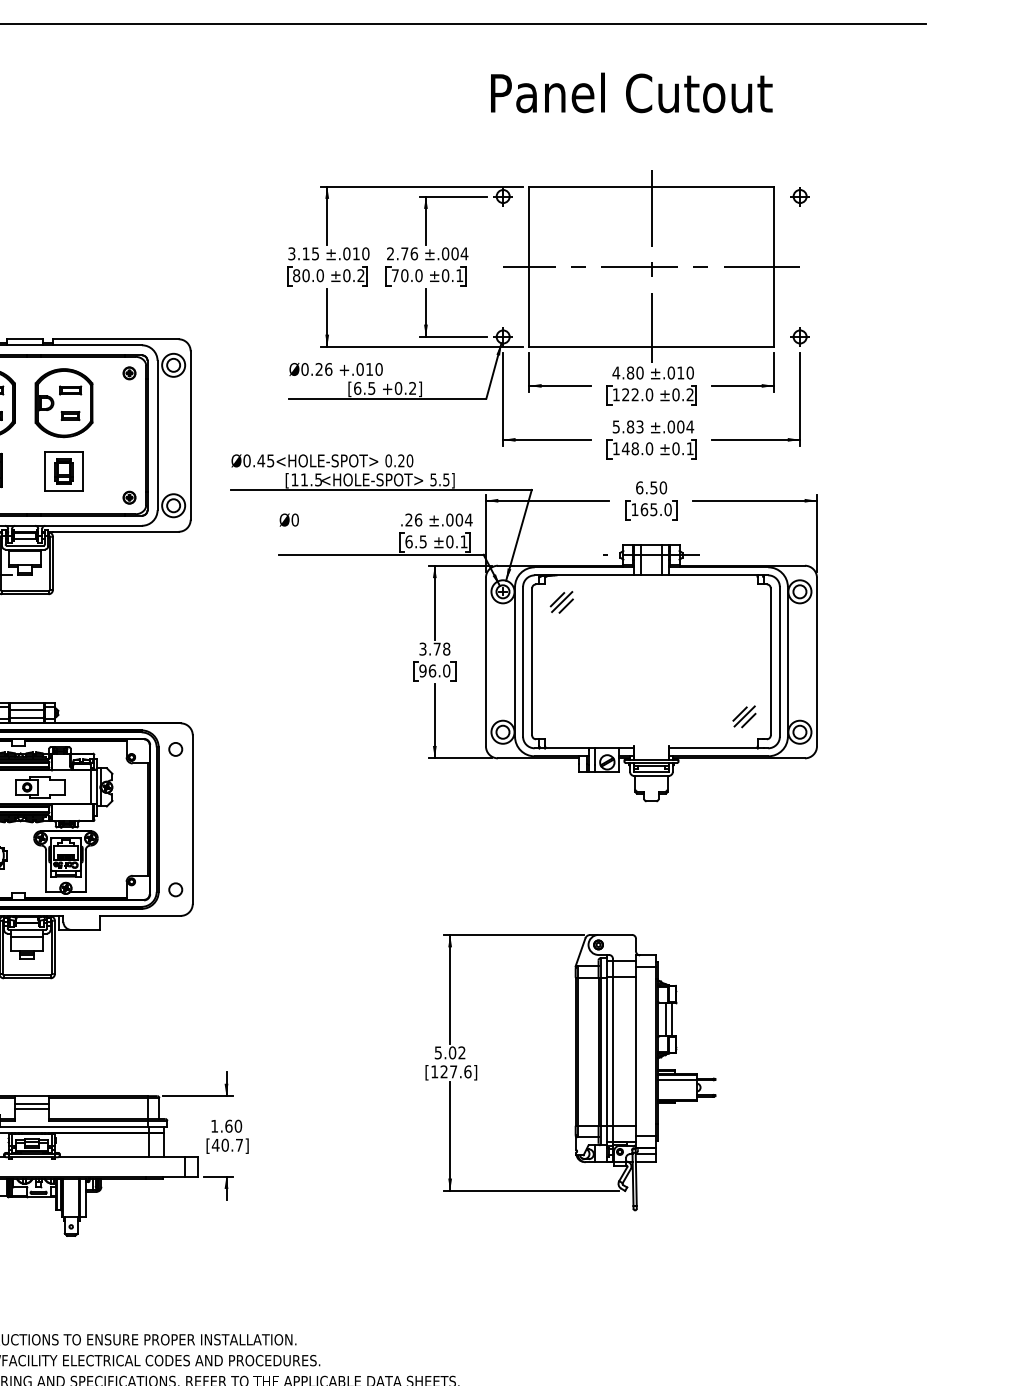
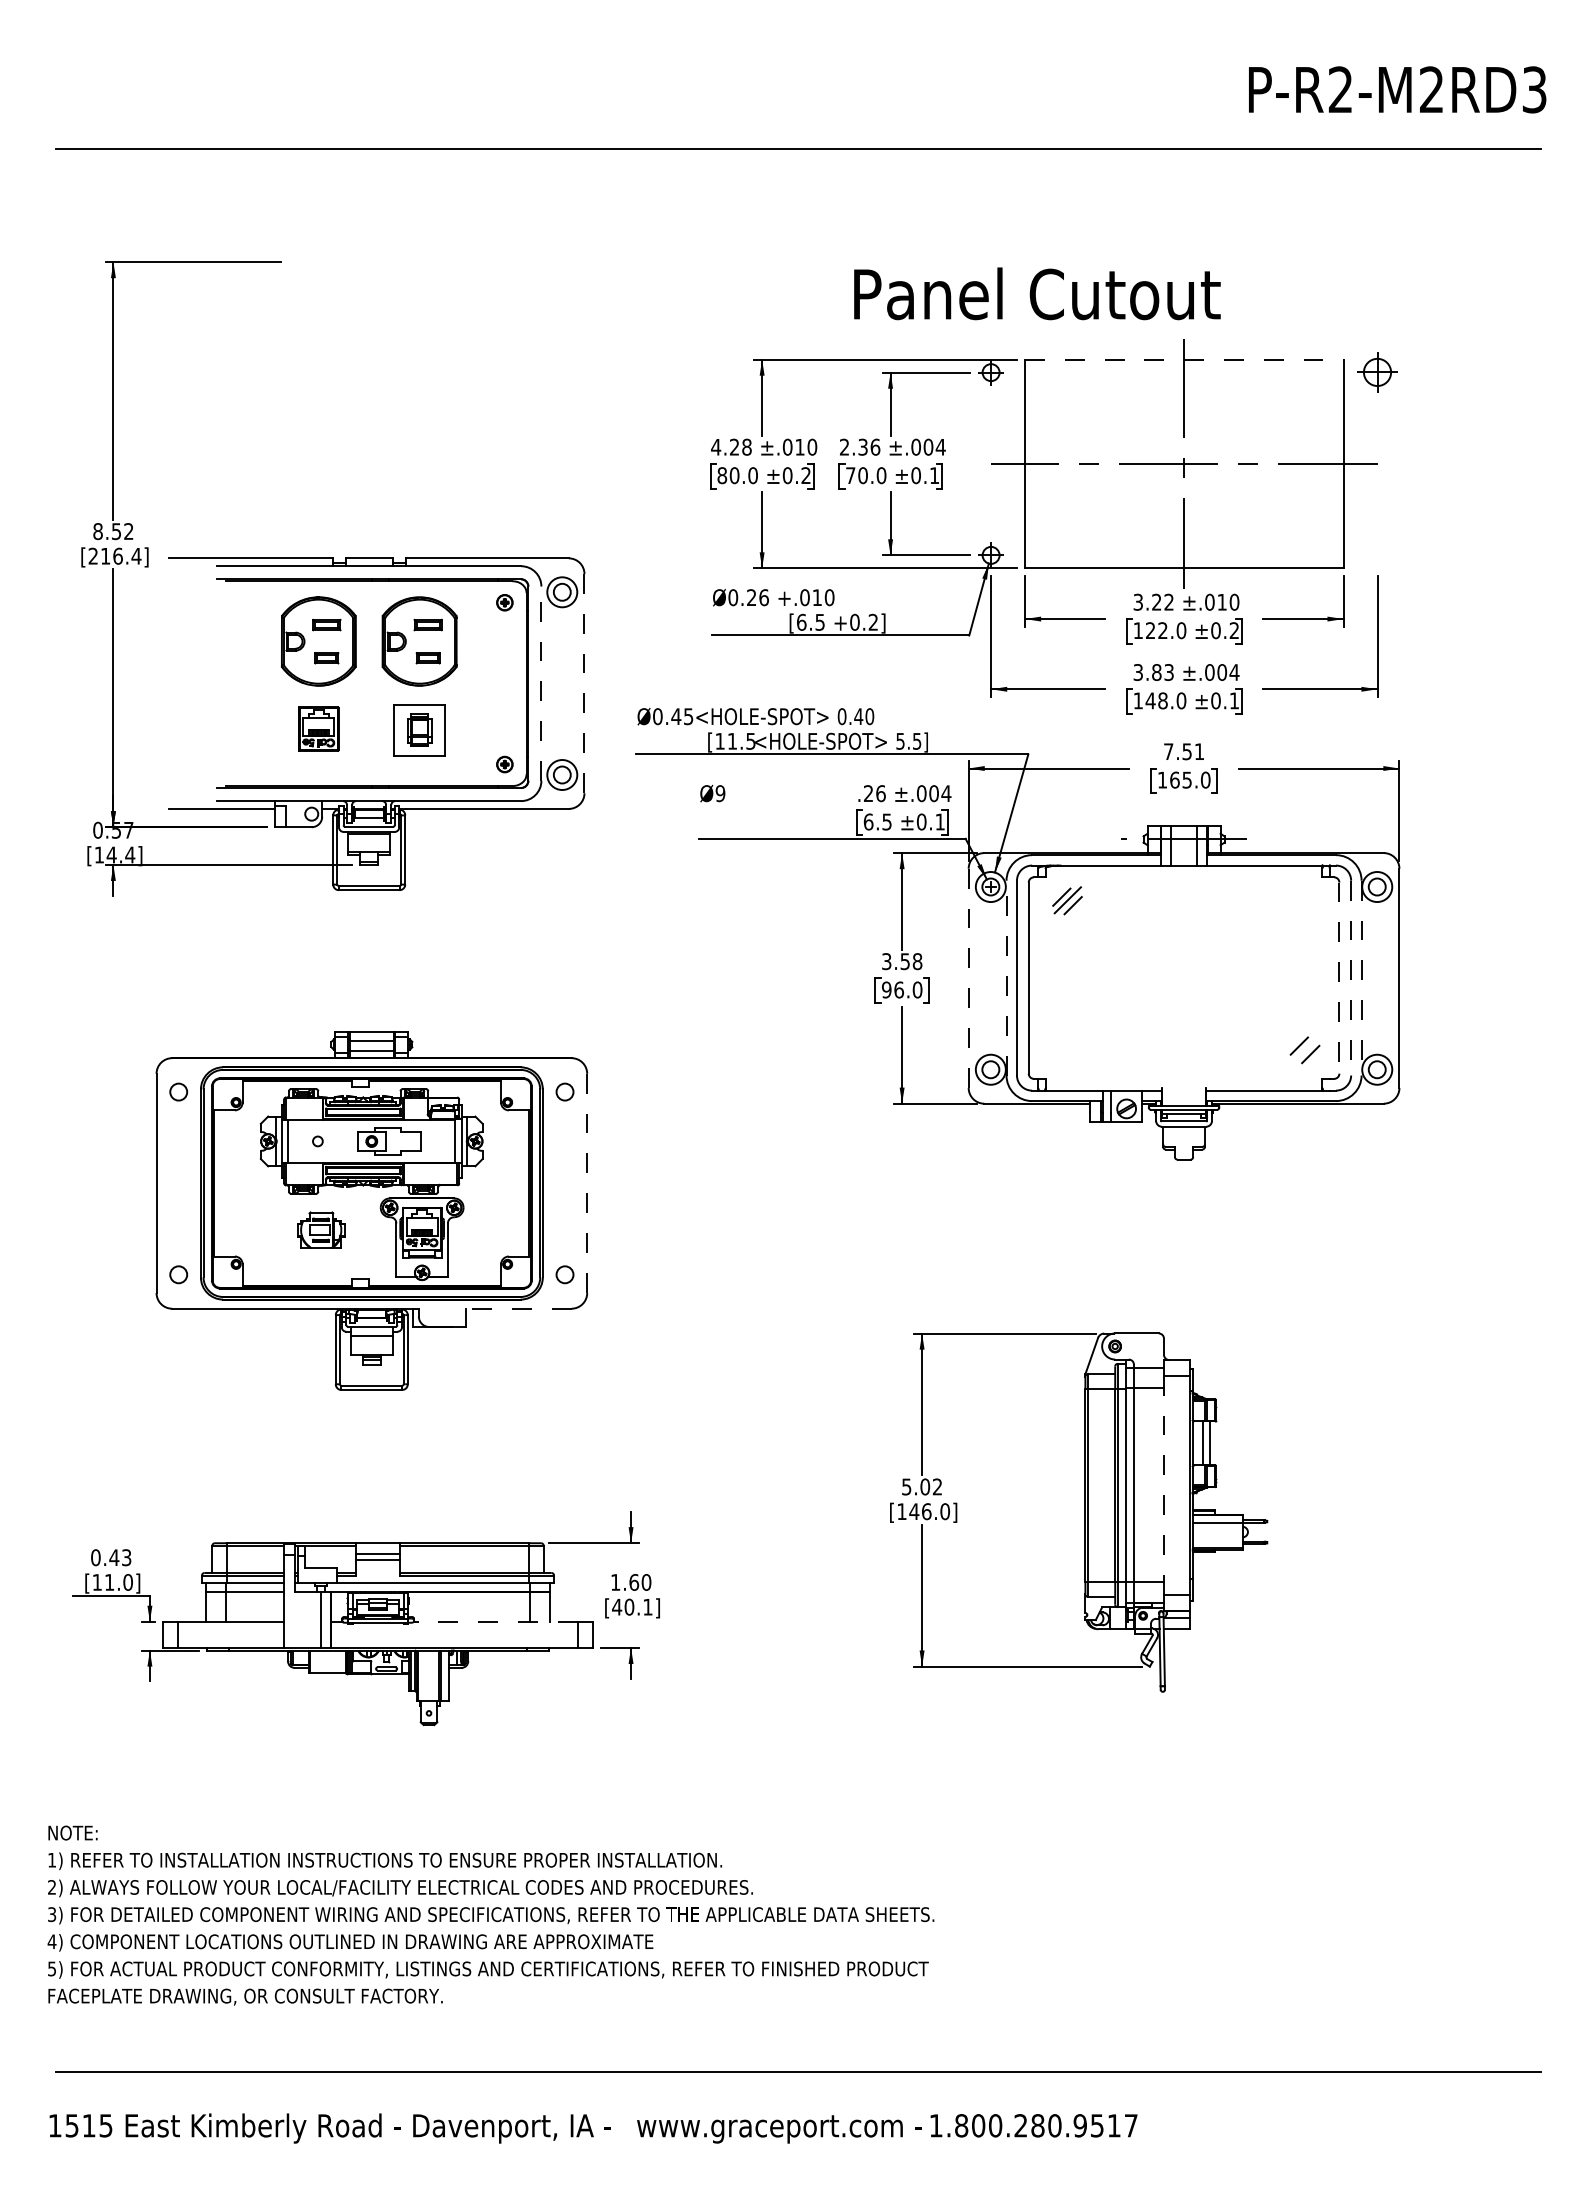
text: (631, 92) -> (1037, 293), moved
line: (651, 186) -> (1184, 359), solid -> dashed
part: (800, 196) -> (1377, 372), size x1.6
text: (303, 253) -> (731, 446), 3.15 -> 4.28
text: (404, 253) -> (862, 446), 2.76 -> 2.36
part: (800, 336) -> (1377, 554), removed
text: (627, 372) -> (1153, 601), 4.80 -> 3.22
text: (616, 426) -> (1138, 672), 5.83 -> 3.83
line: (157, 435) -> (541, 683), solid -> dashed
line: (190, 435) -> (584, 683), solid -> dashed
text: (401, 460) -> (858, 716), 0.20 -> 0.40
text: (651, 487) -> (1184, 751), 6.50 -> 7.51
text: (295, 519) -> (720, 793), Ø0 -> Ø9
text: (436, 649) -> (904, 961), 3.78 -> 3.58
line: (515, 661) -> (1006, 977), solid -> dashed
line: (485, 662) -> (968, 978), solid -> dashed
line: (770, 662) -> (1339, 978), solid -> dashed
line: (780, 662) -> (1351, 978), solid -> dashed
line: (787, 662) -> (1361, 978), solid -> dashed
line: (744, 716) -> (1305, 1049), removed
line: (193, 819) -> (587, 1183), solid -> dashed
line: (139, 915) -> (518, 1308), solid -> dashed
line: (635, 1051) -> (1163, 1485), solid -> dashed
text: (455, 1071) -> (929, 1511), [127.6] -> [146.0]
text: (239, 1145) -> (647, 1607), [40.7] -> [40.1]
line: (123, 1156) -> (496, 1621), solid -> dashed

